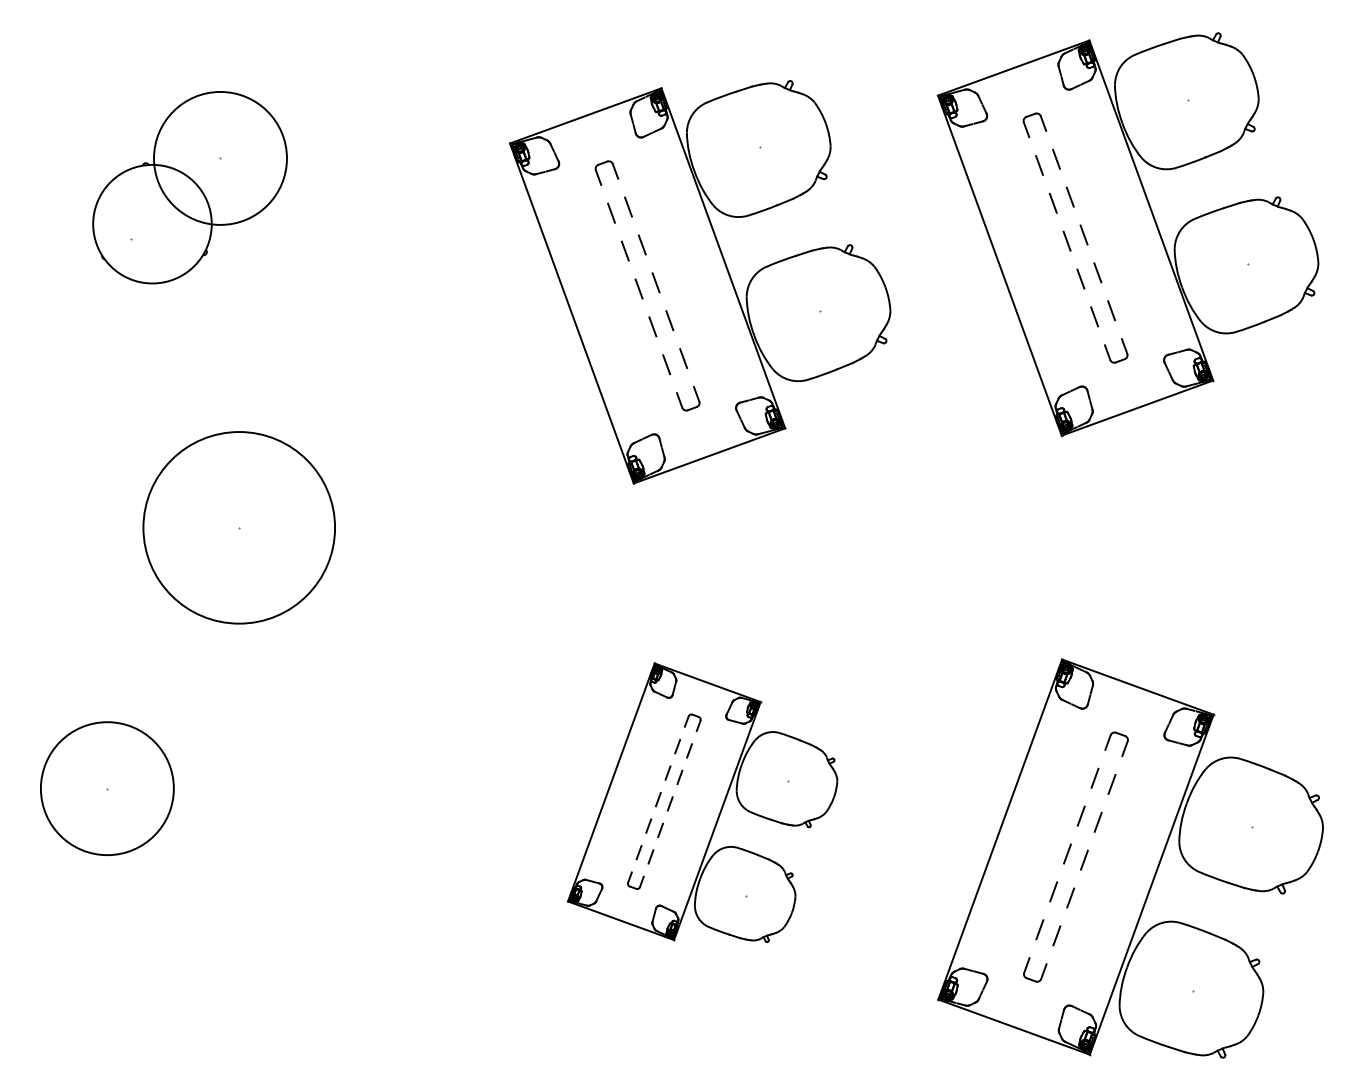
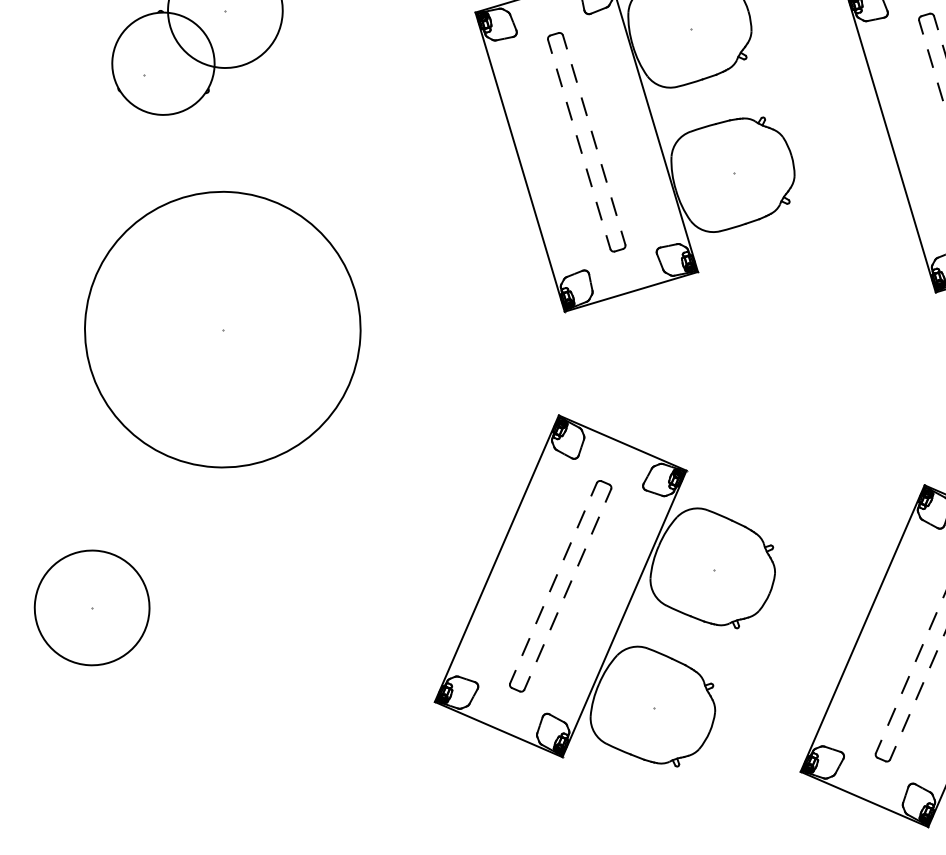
part: (238, 527) -> (222, 329), size x1.67
part: (107, 788) -> (92, 607), moved
part: (702, 802) -> (607, 590), size x1.43

